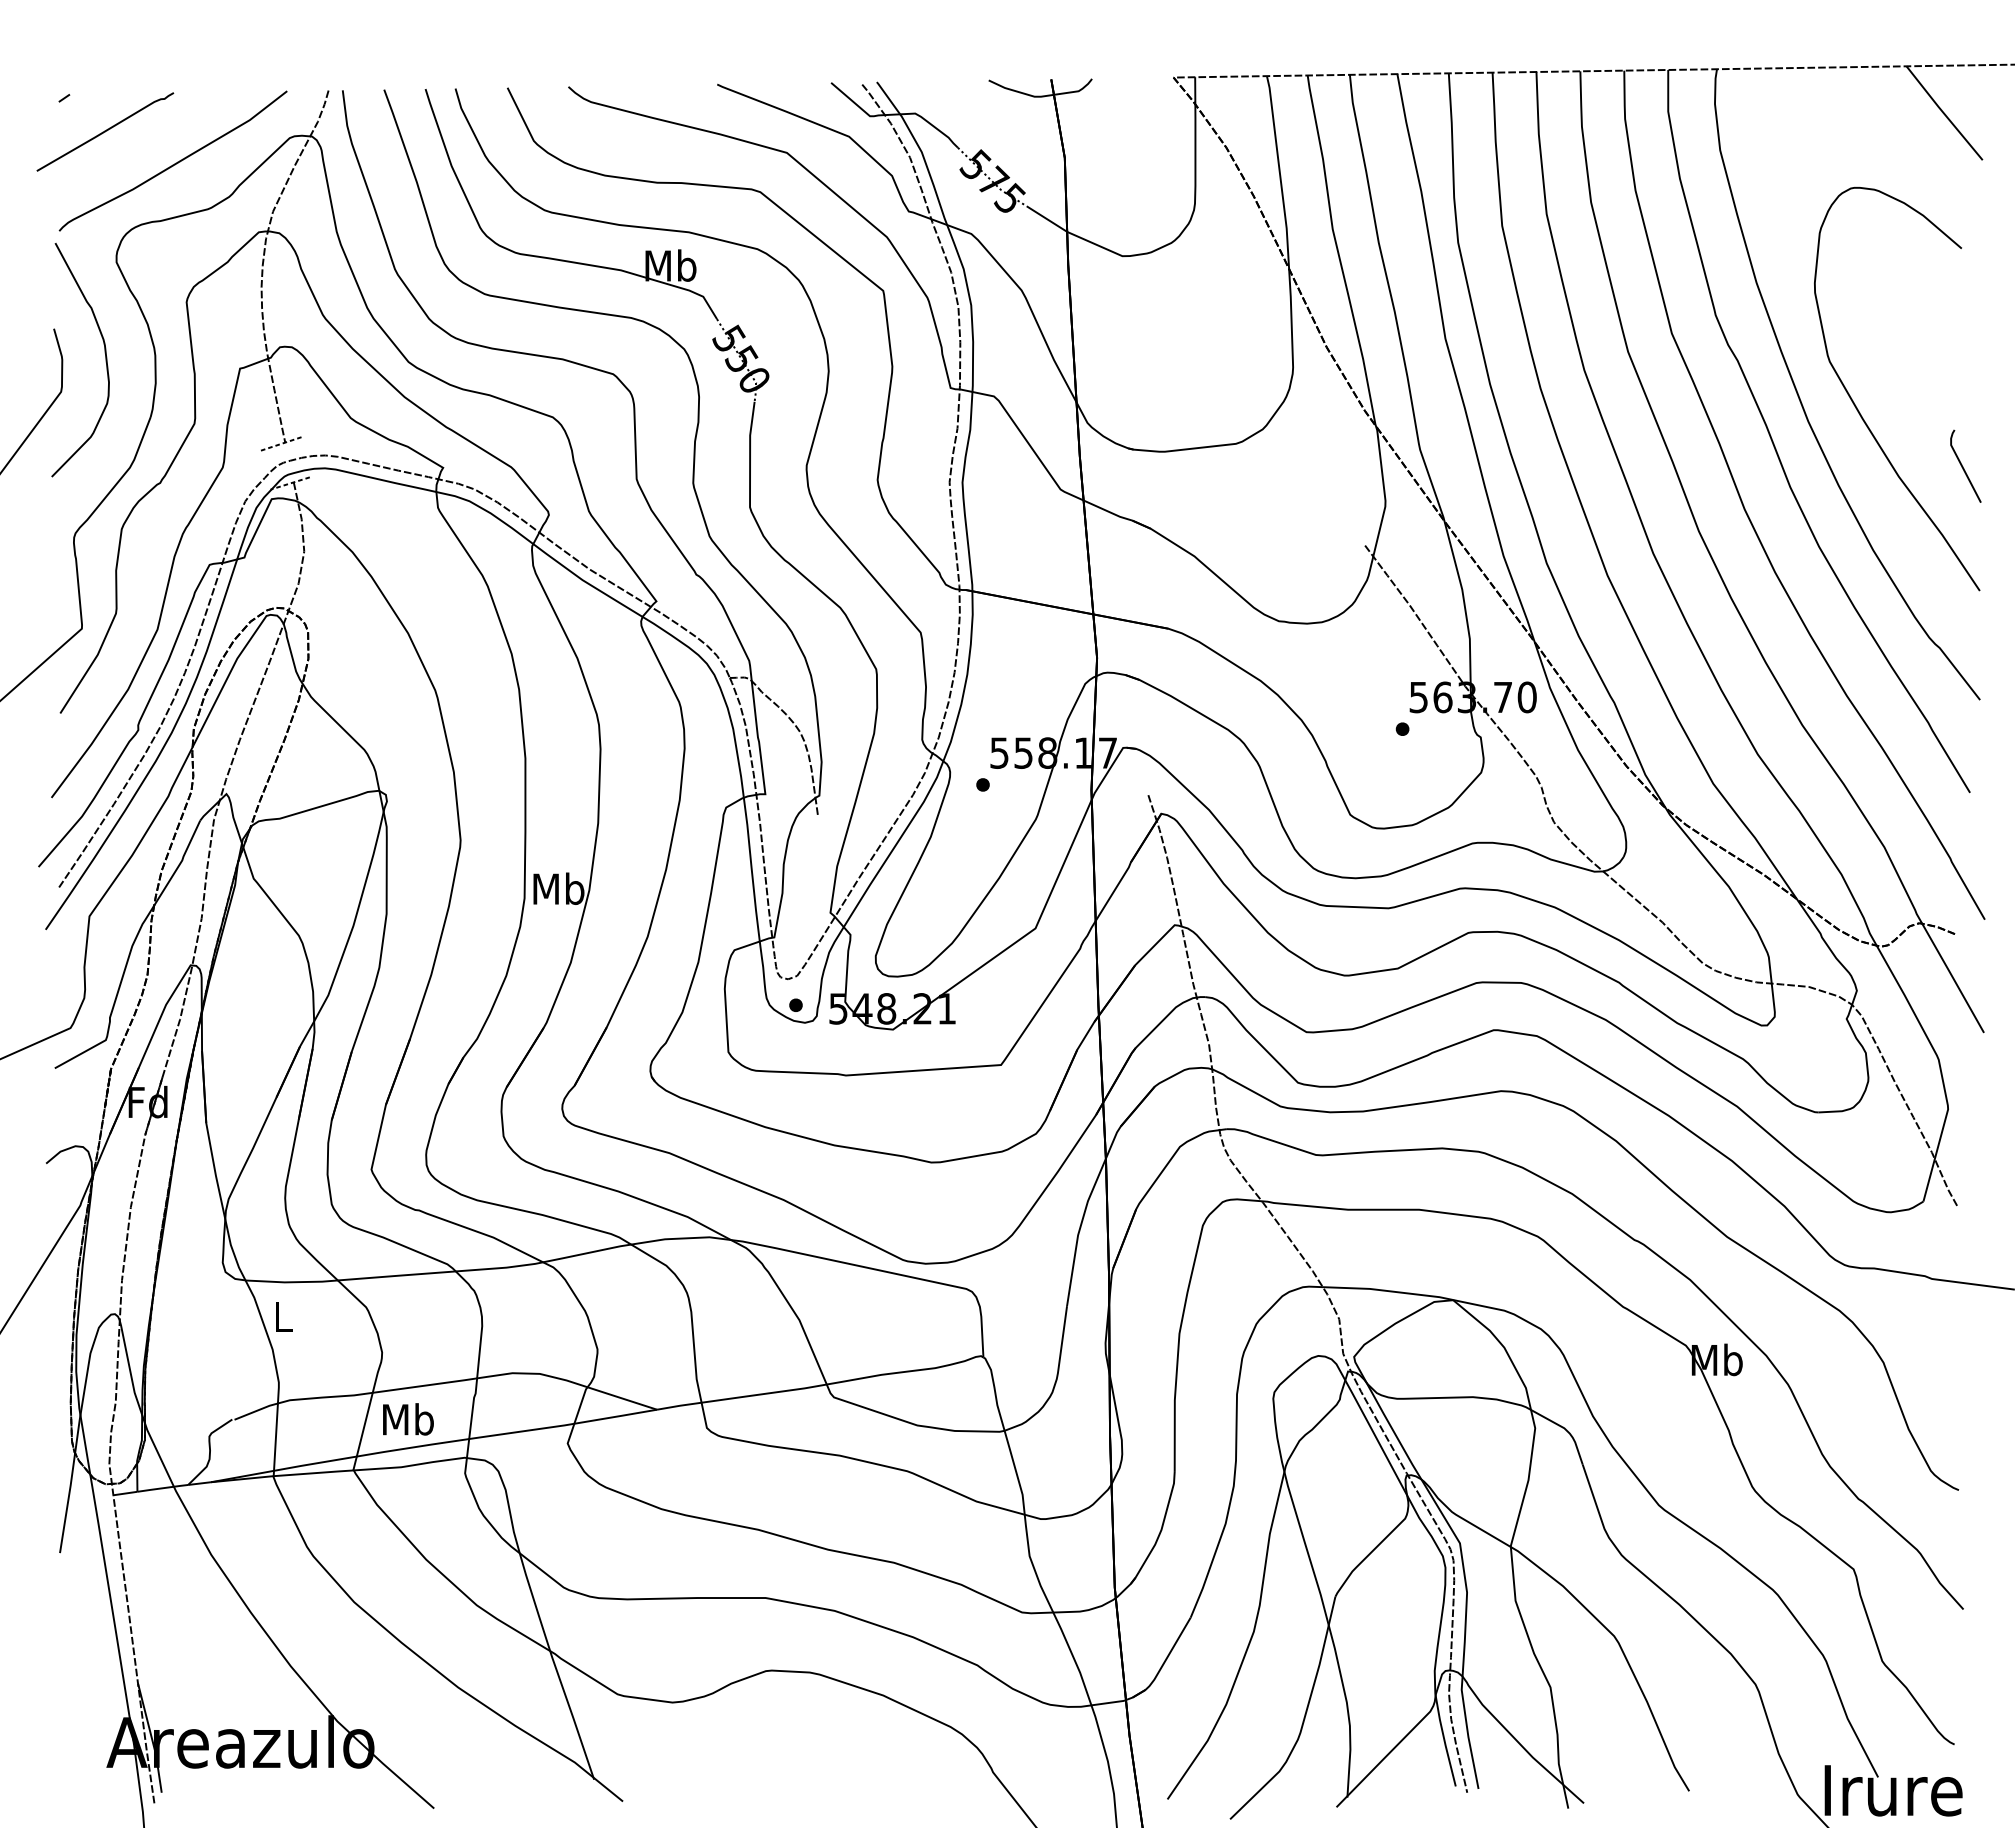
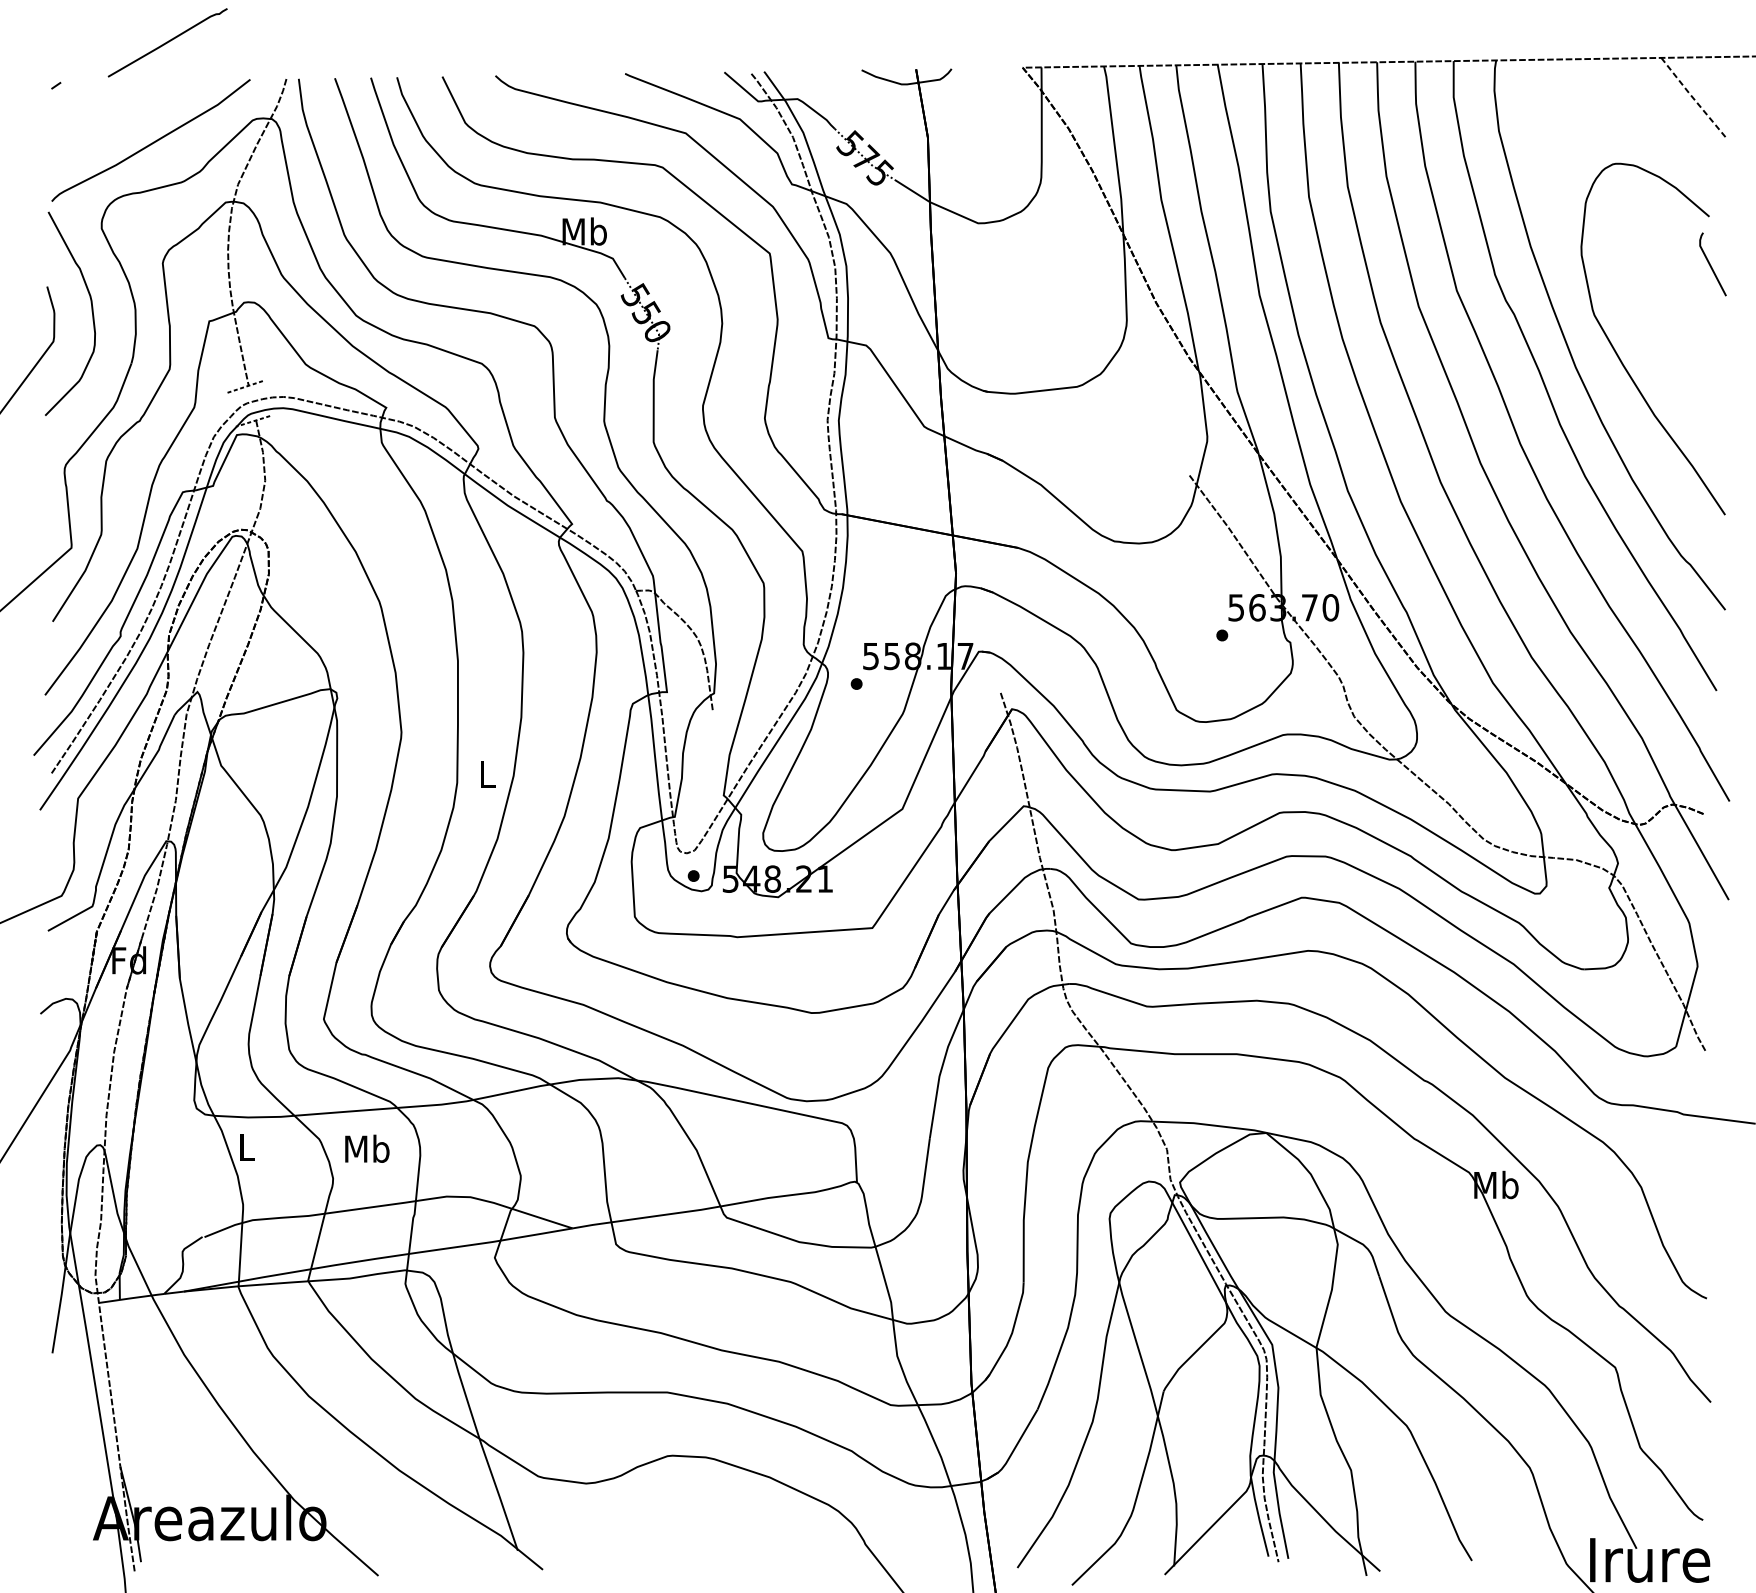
line: (1944, 113) -> (1694, 99), solid -> dashed
curve: (105, 131) -> (167, 42), moved
line: (1963, 466) -> (1710, 264), moved
text: (558, 888) -> (486, 774), Mb -> L
text: (408, 1419) -> (367, 1148), moved

